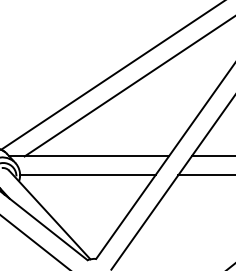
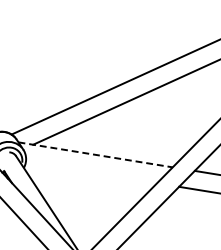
line: (89, 156) -> (95, 154), solid -> dashed
line: (87, 175) -> (91, 172), removed

